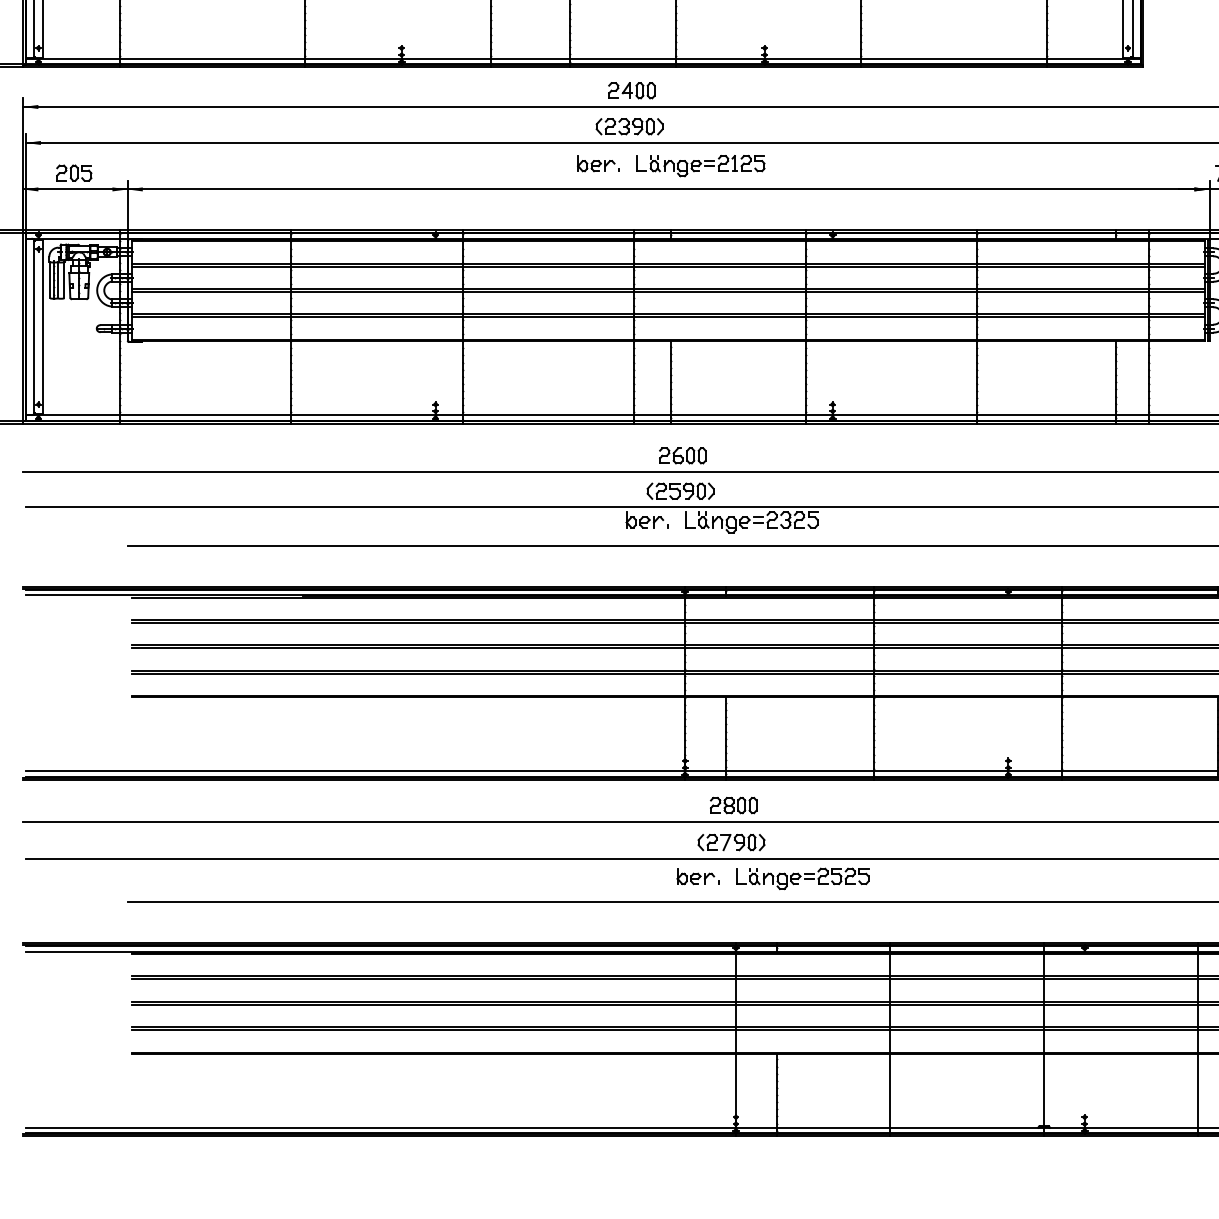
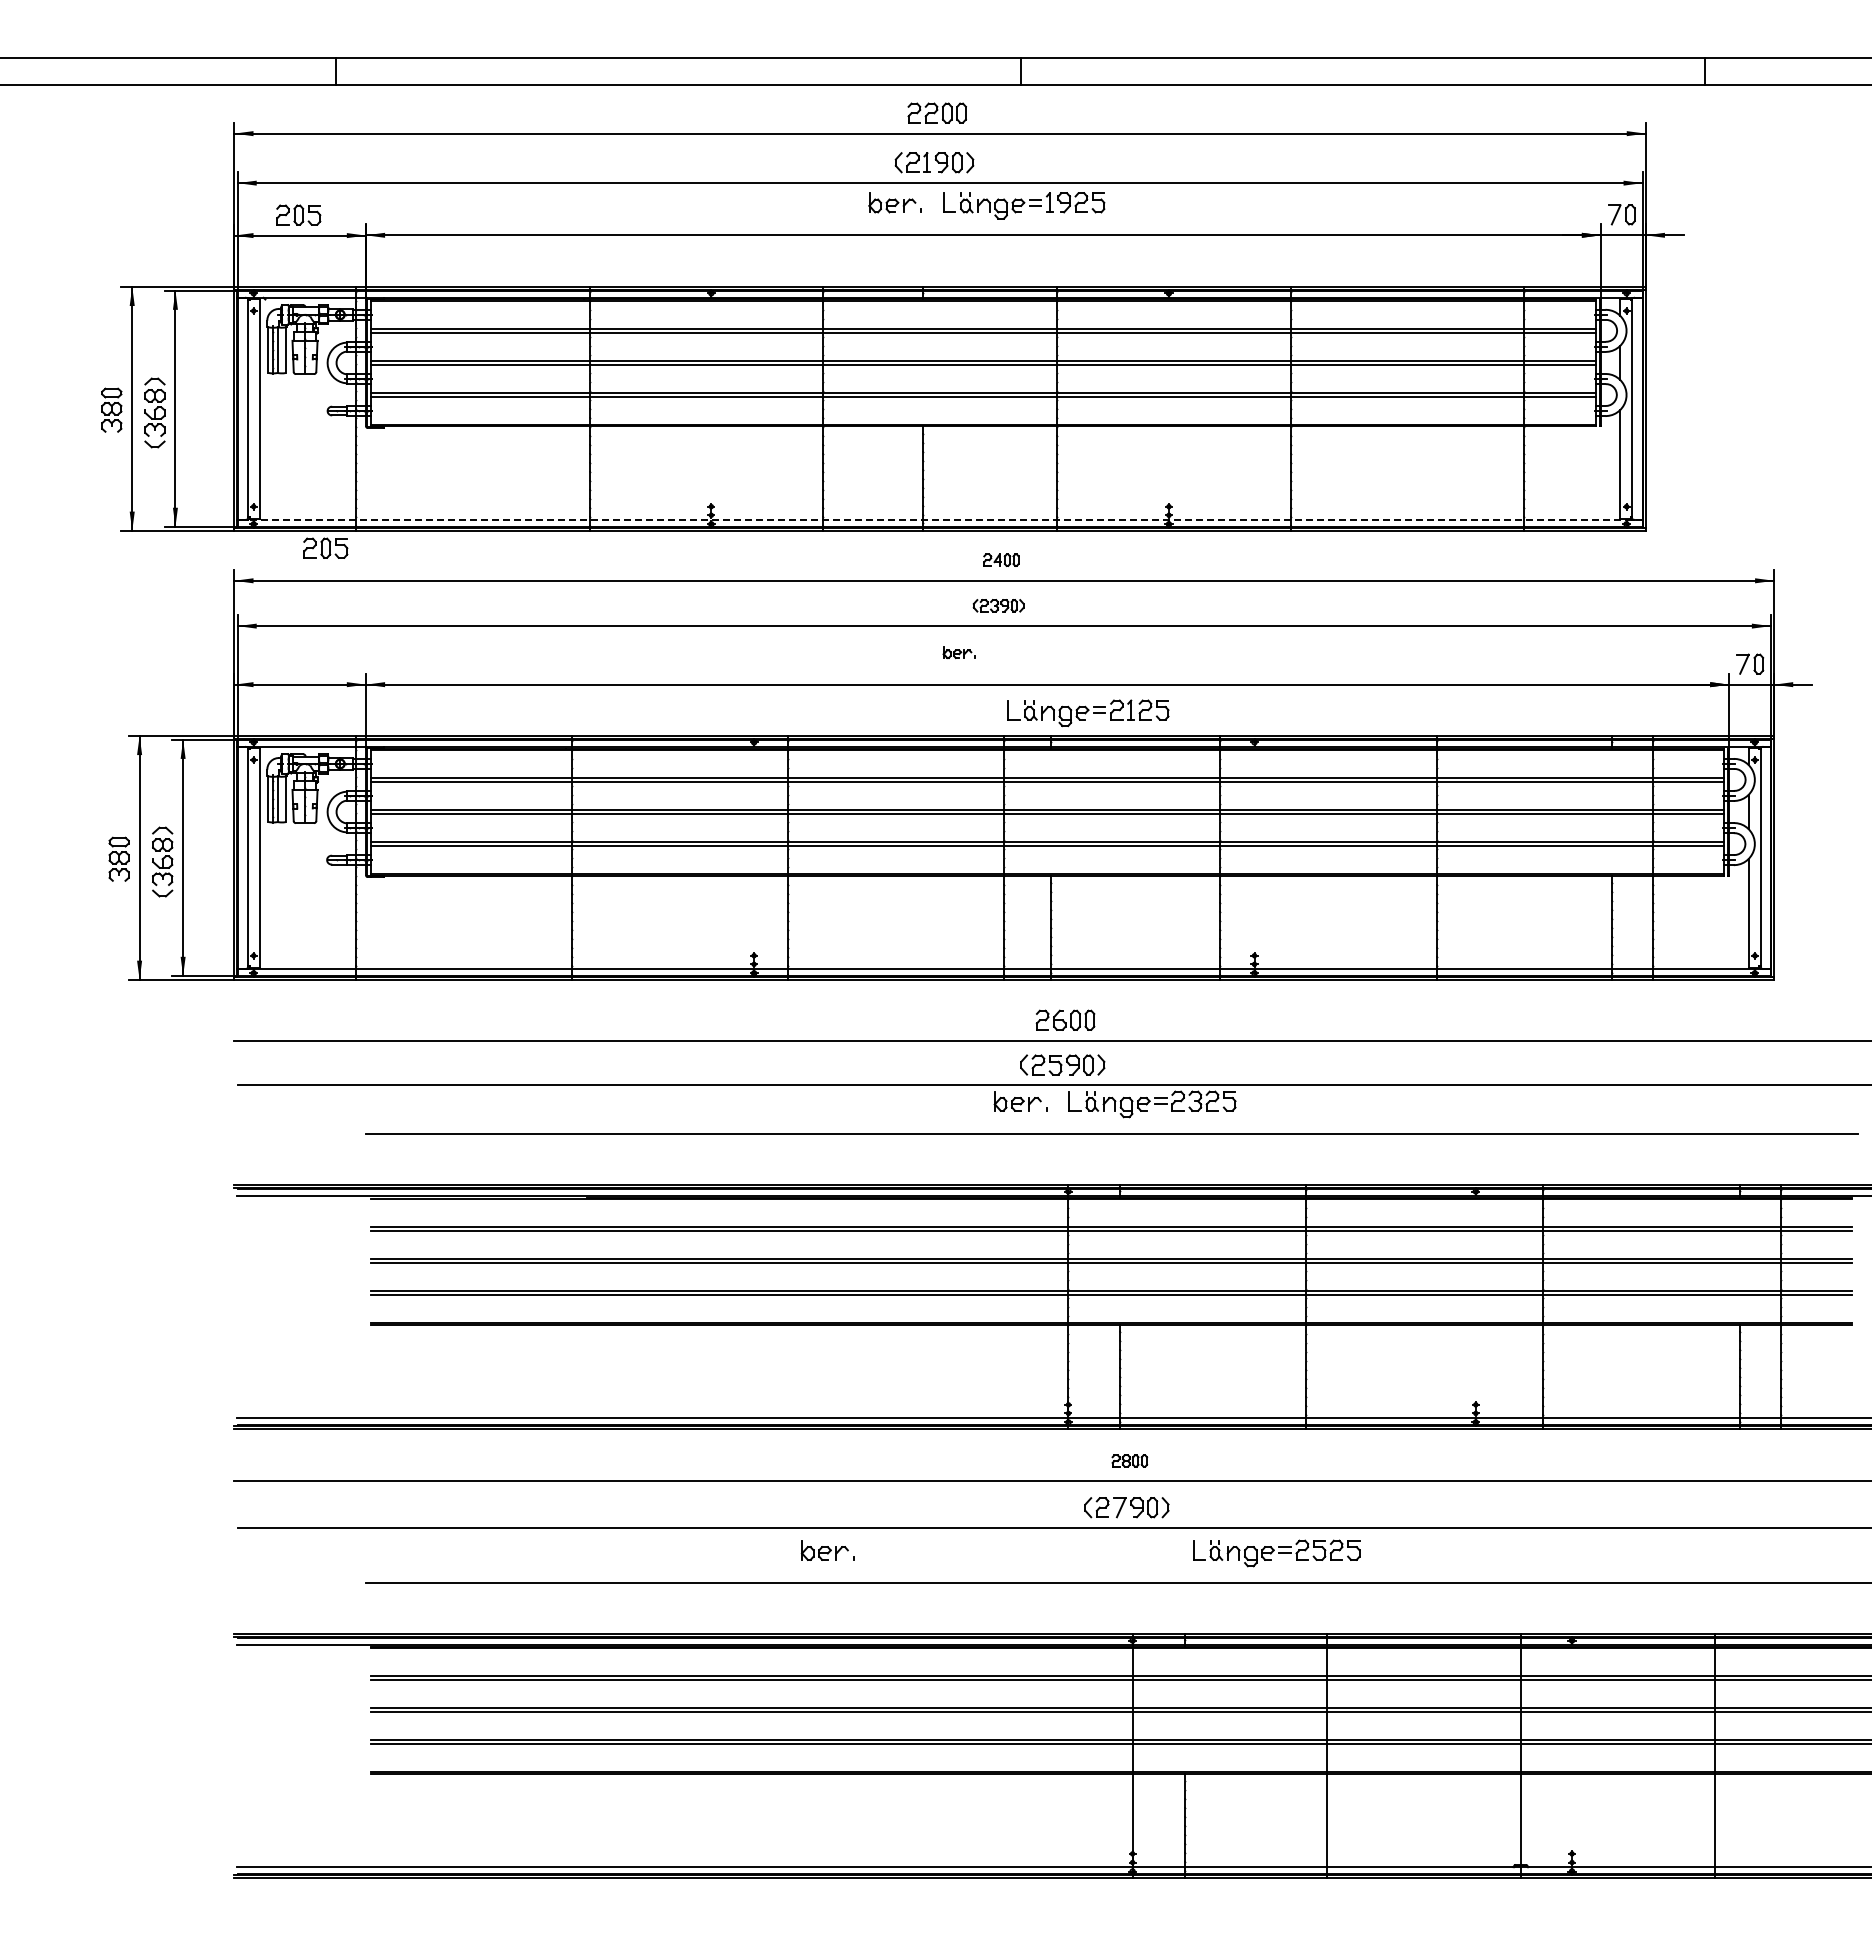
line: (583, 58) -> (940, 519), solid -> dashed
part: (631, 90) -> (1001, 559), size x0.6
part: (629, 126) -> (998, 605), size x0.6
part: (597, 163) -> (958, 652), size x0.6
part: (701, 166) -> (1088, 713), moved
part: (74, 172) -> (325, 547), moved
part: (733, 805) -> (1129, 1460), size x0.6
part: (697, 876) -> (827, 1550), moved
part: (802, 878) -> (1276, 1553), moved

